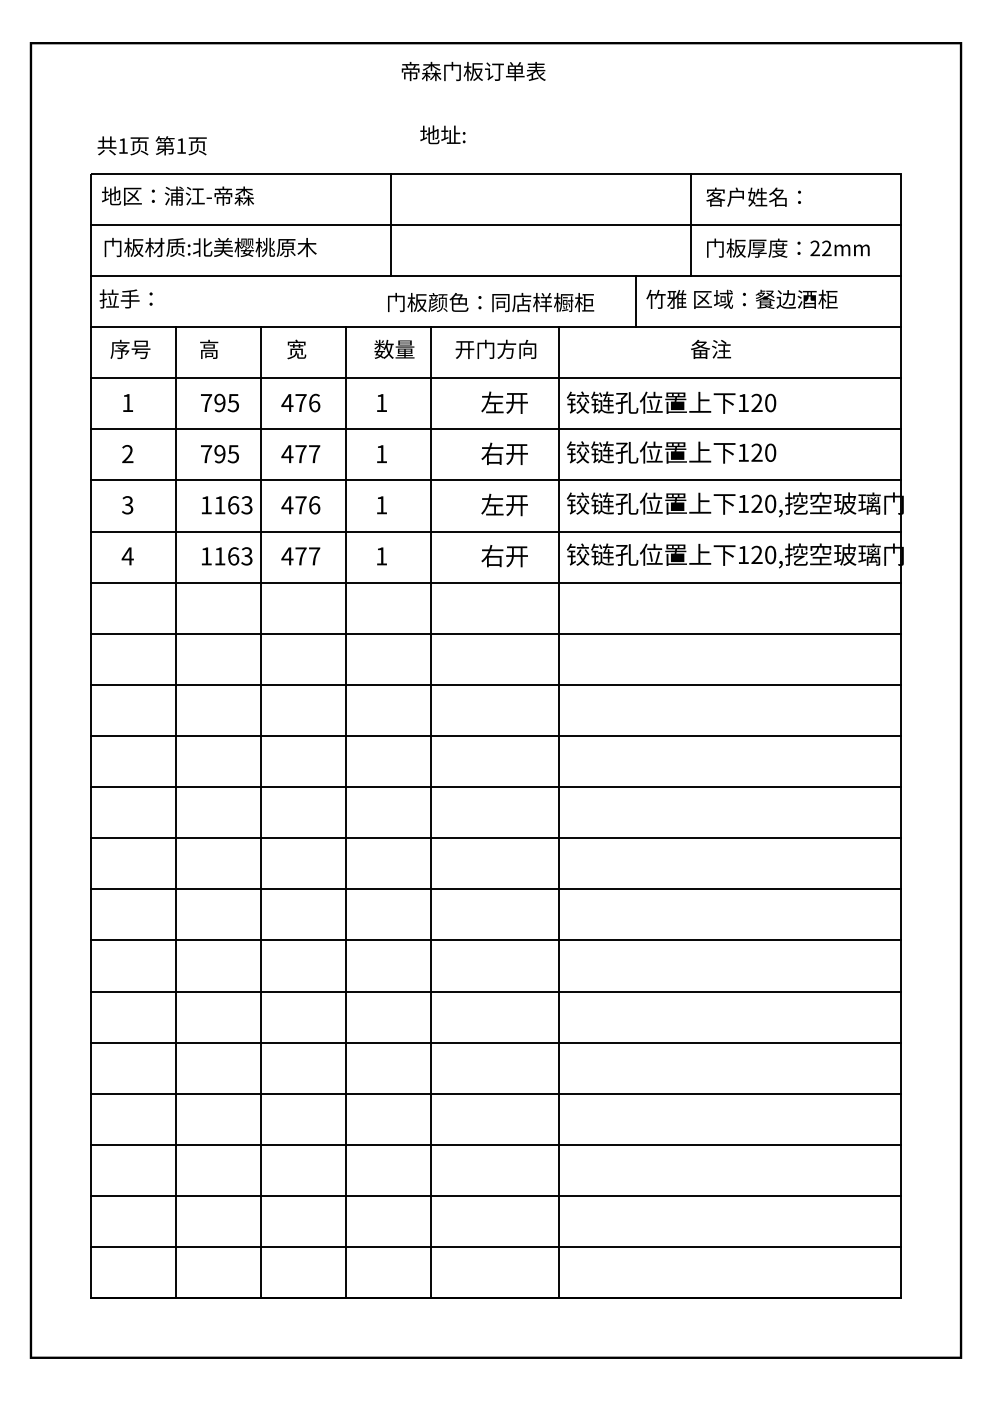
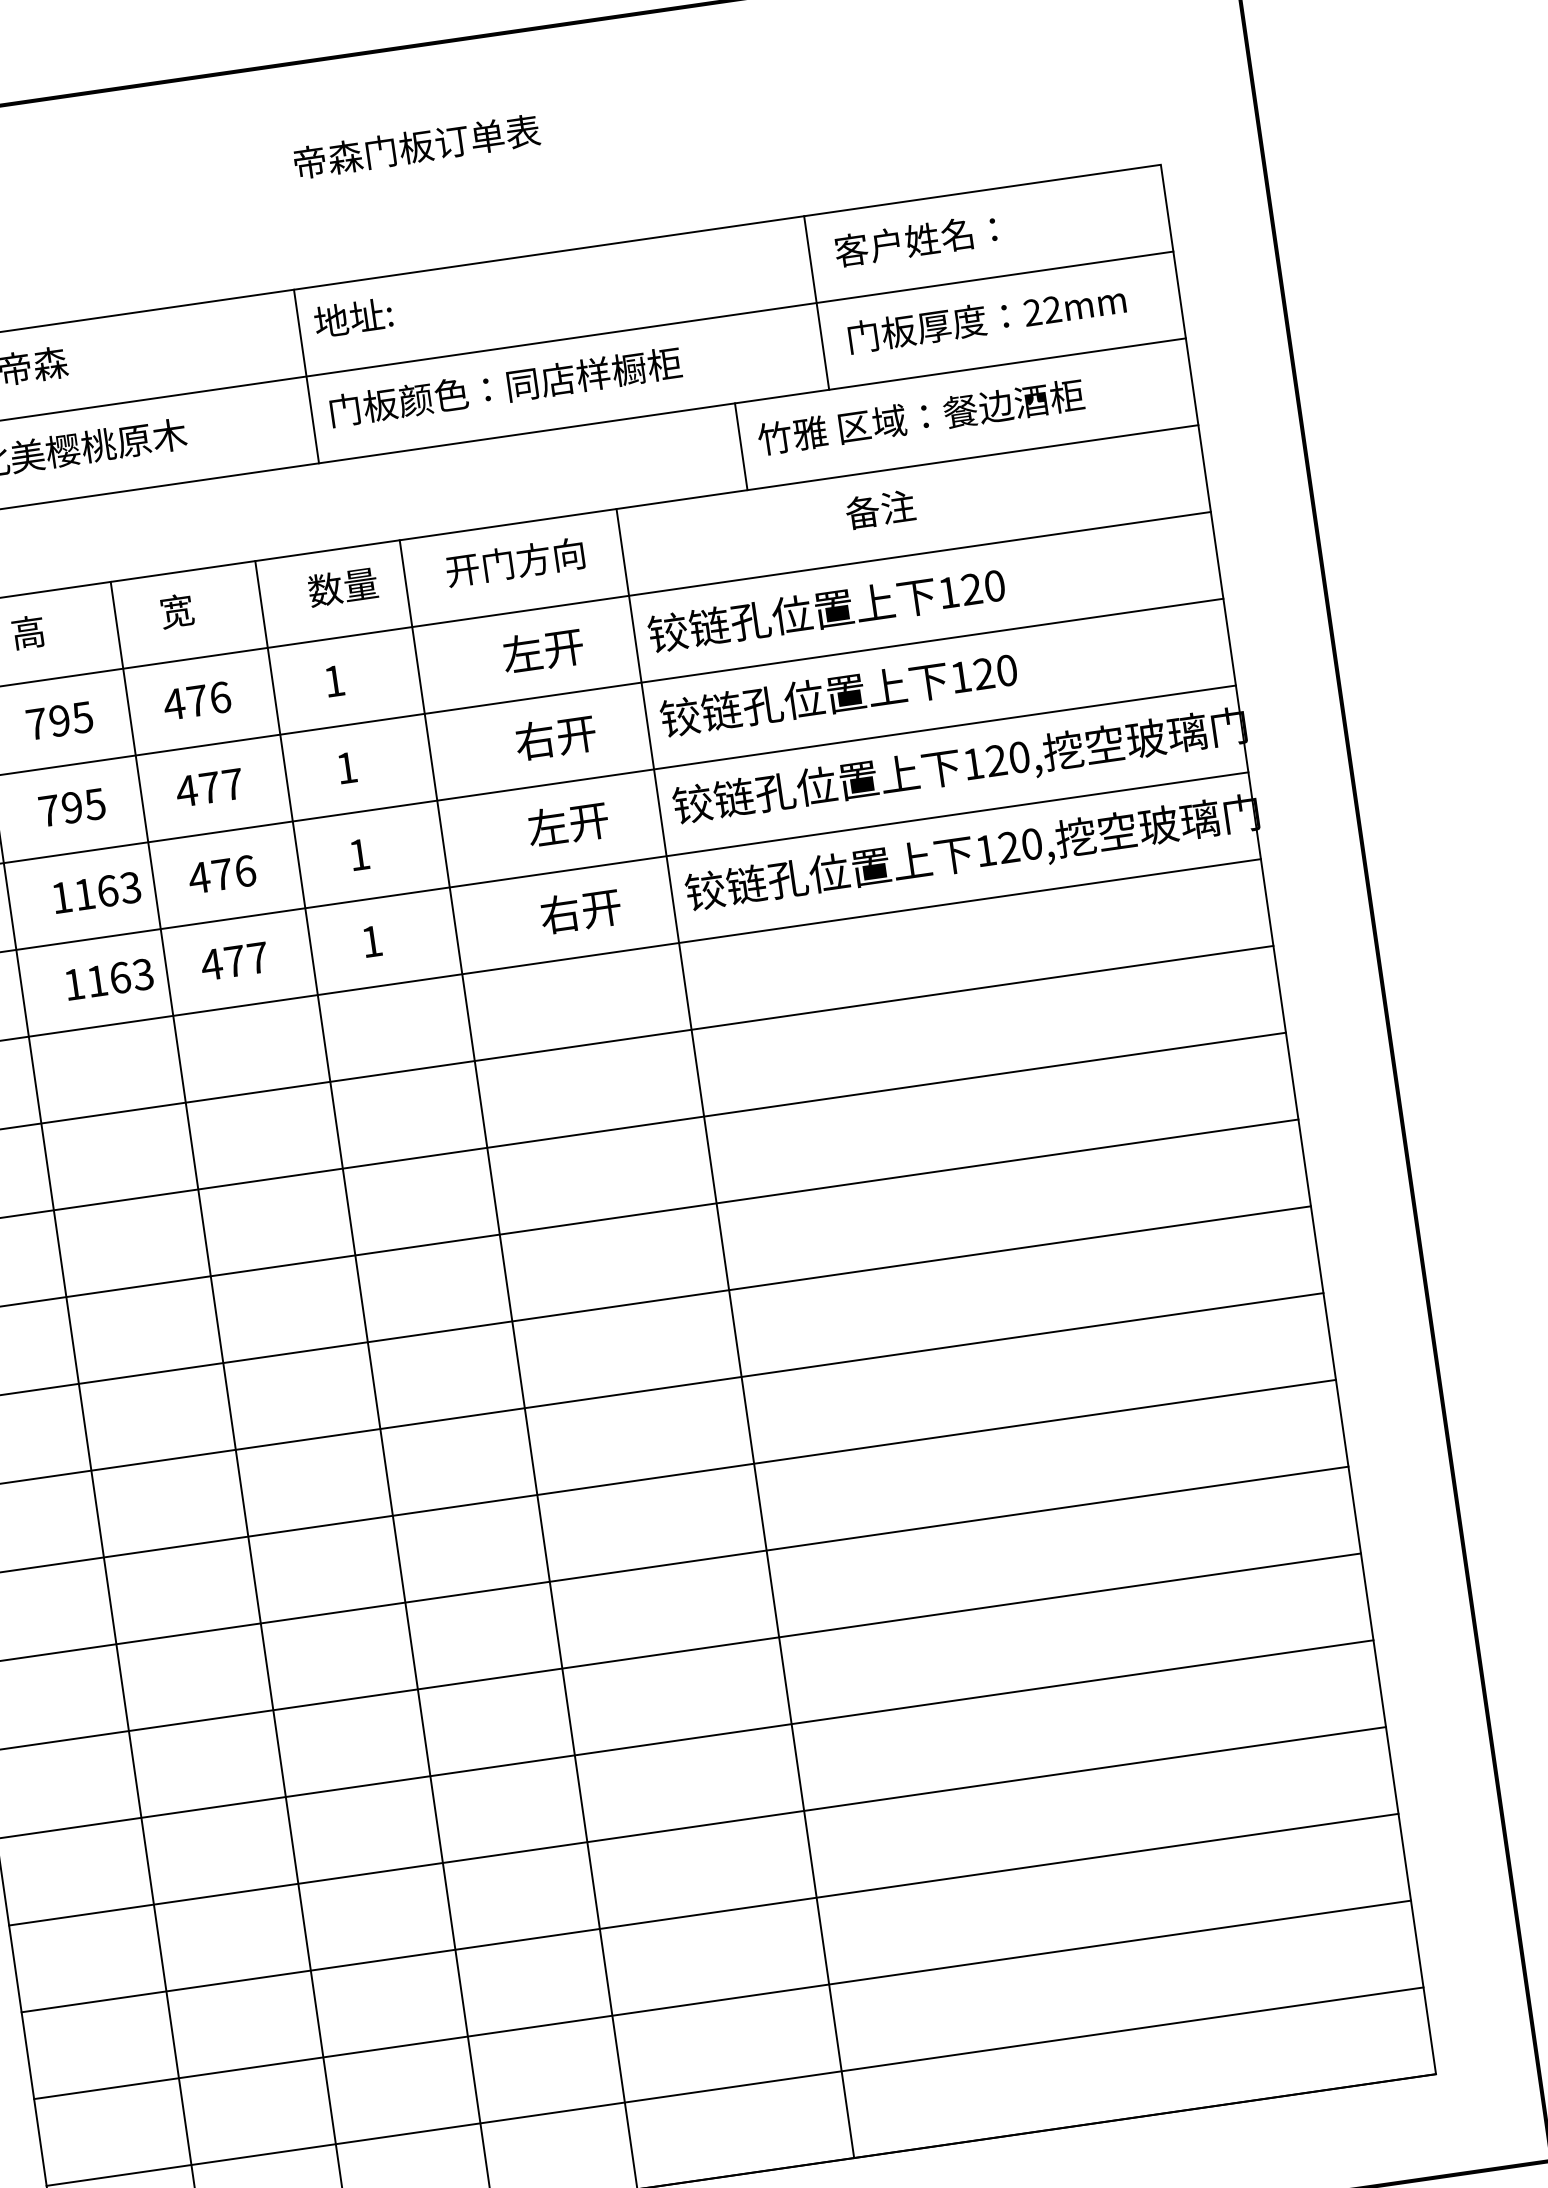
text: (473, 71) -> (416, 146), moved
text: (442, 134) -> (352, 317), moved
text: (491, 302) -> (506, 386), moved

